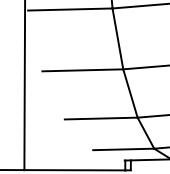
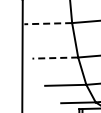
line: (70, 9) -> (48, 23), solid -> dashed
line: (83, 71) -> (55, 58), solid -> dashed

